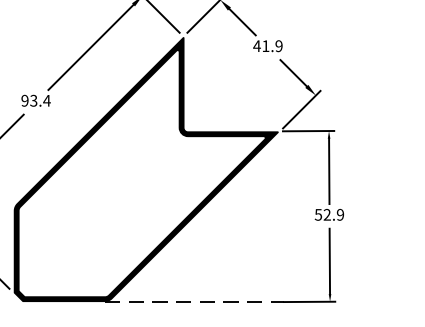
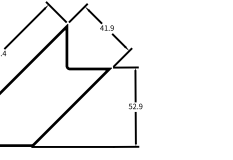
line: (195, 301) -> (73, 146), dashed -> solid

